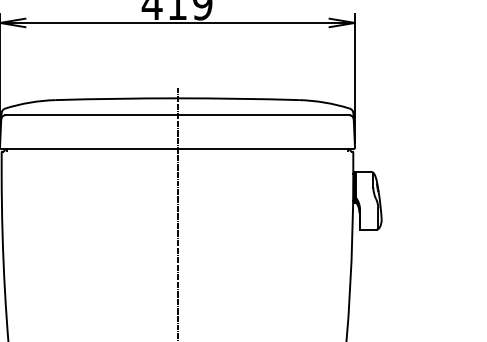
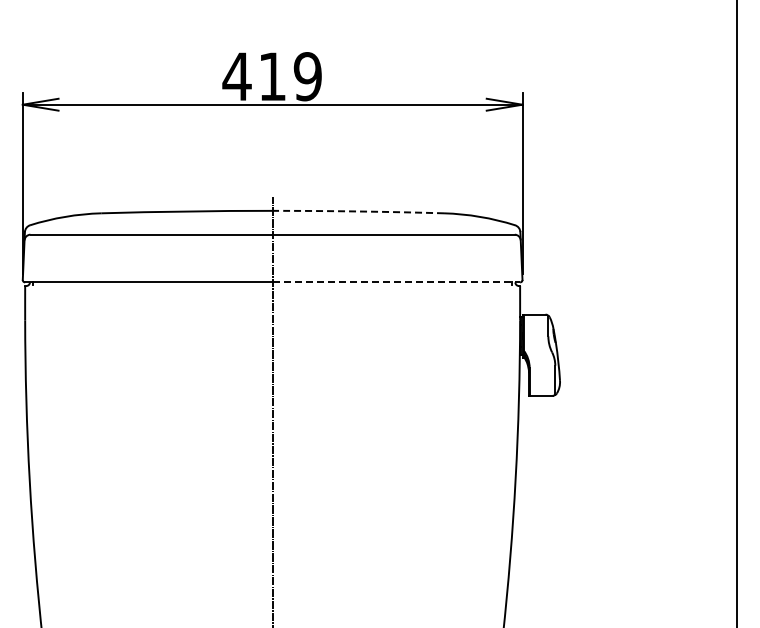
arc: (238, 98) -> (358, 211), solid -> dashed
line: (265, 149) -> (396, 282), solid -> dashed

